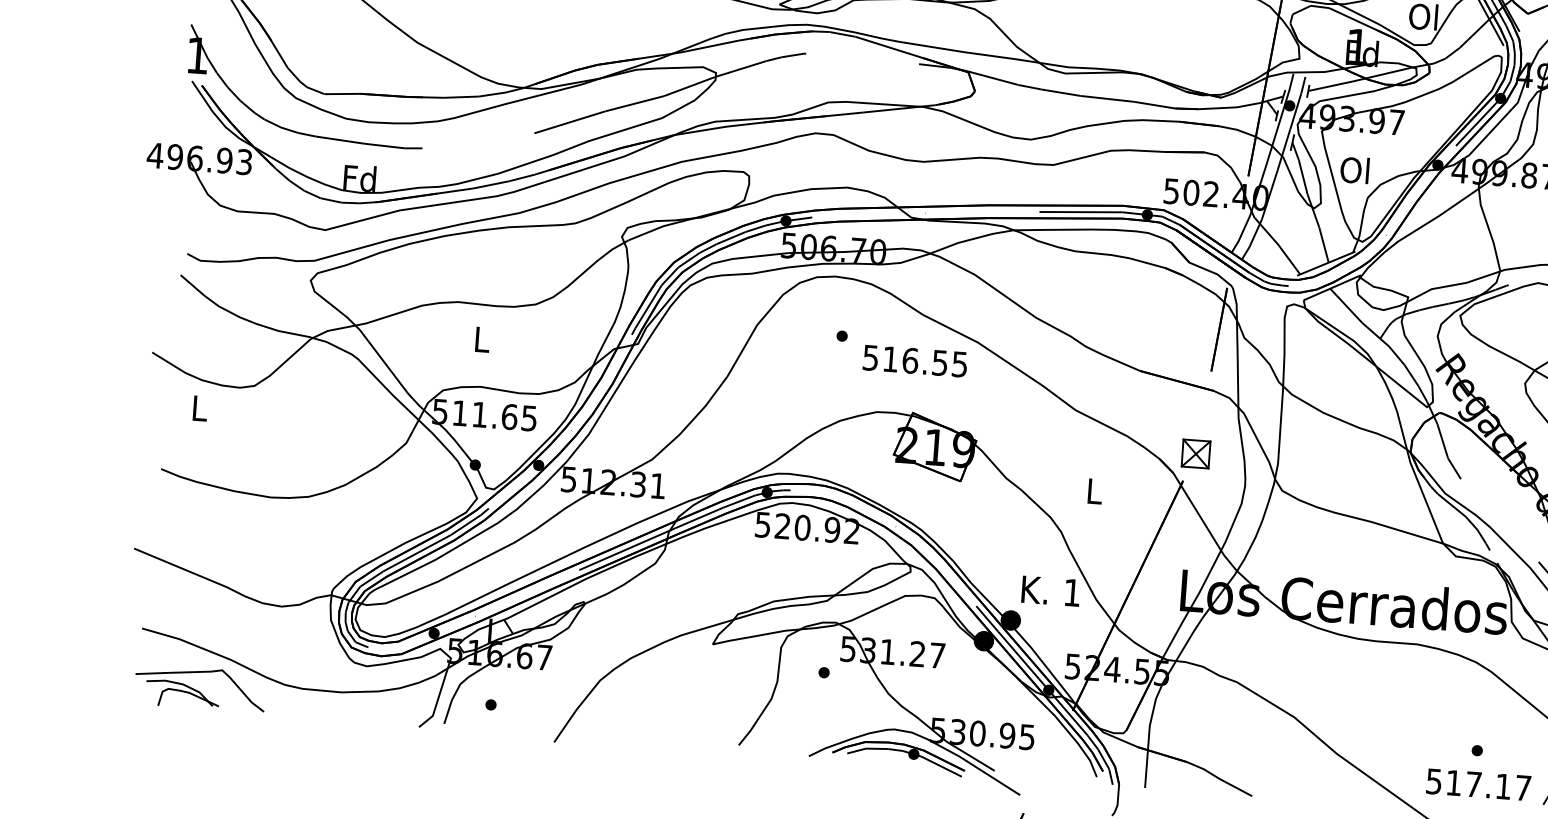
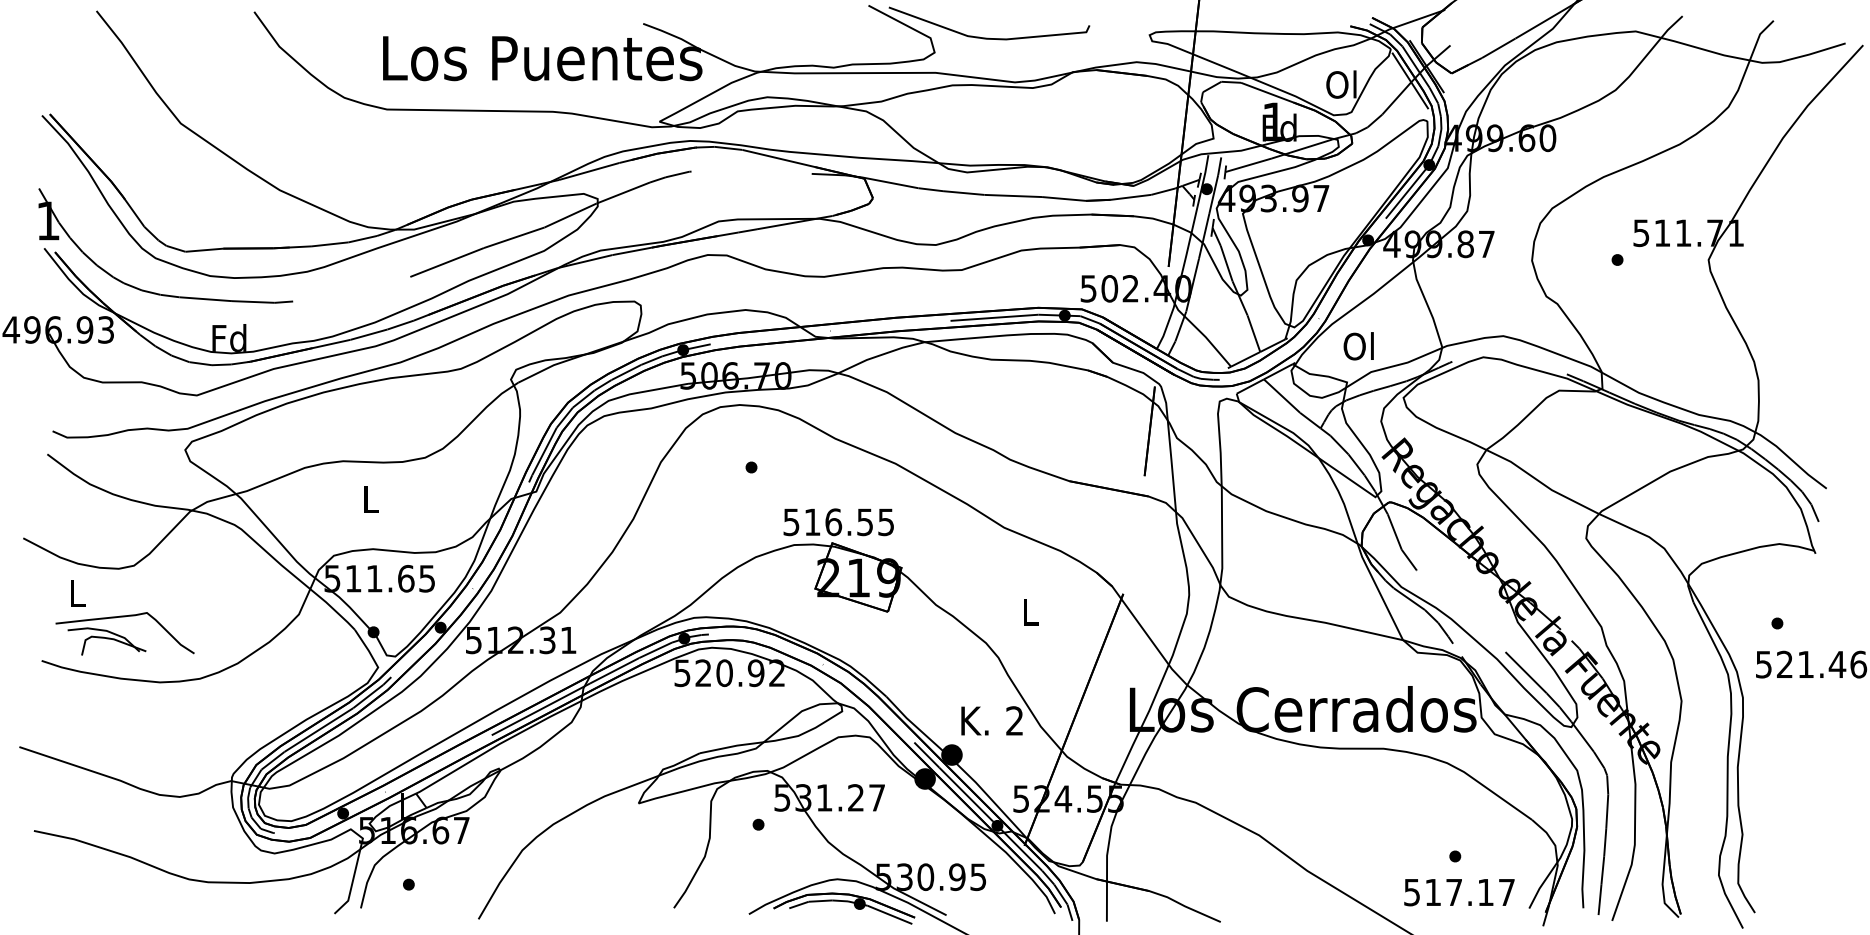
text: (1354, 170) -> (1358, 346), moved
text: (915, 361) -> (838, 522), moved
part: (1195, 453) -> (1134, 564), removed
text: (1072, 592) -> (1014, 720), 1 -> 2
part: (199, 688) -> (124, 633), moved

